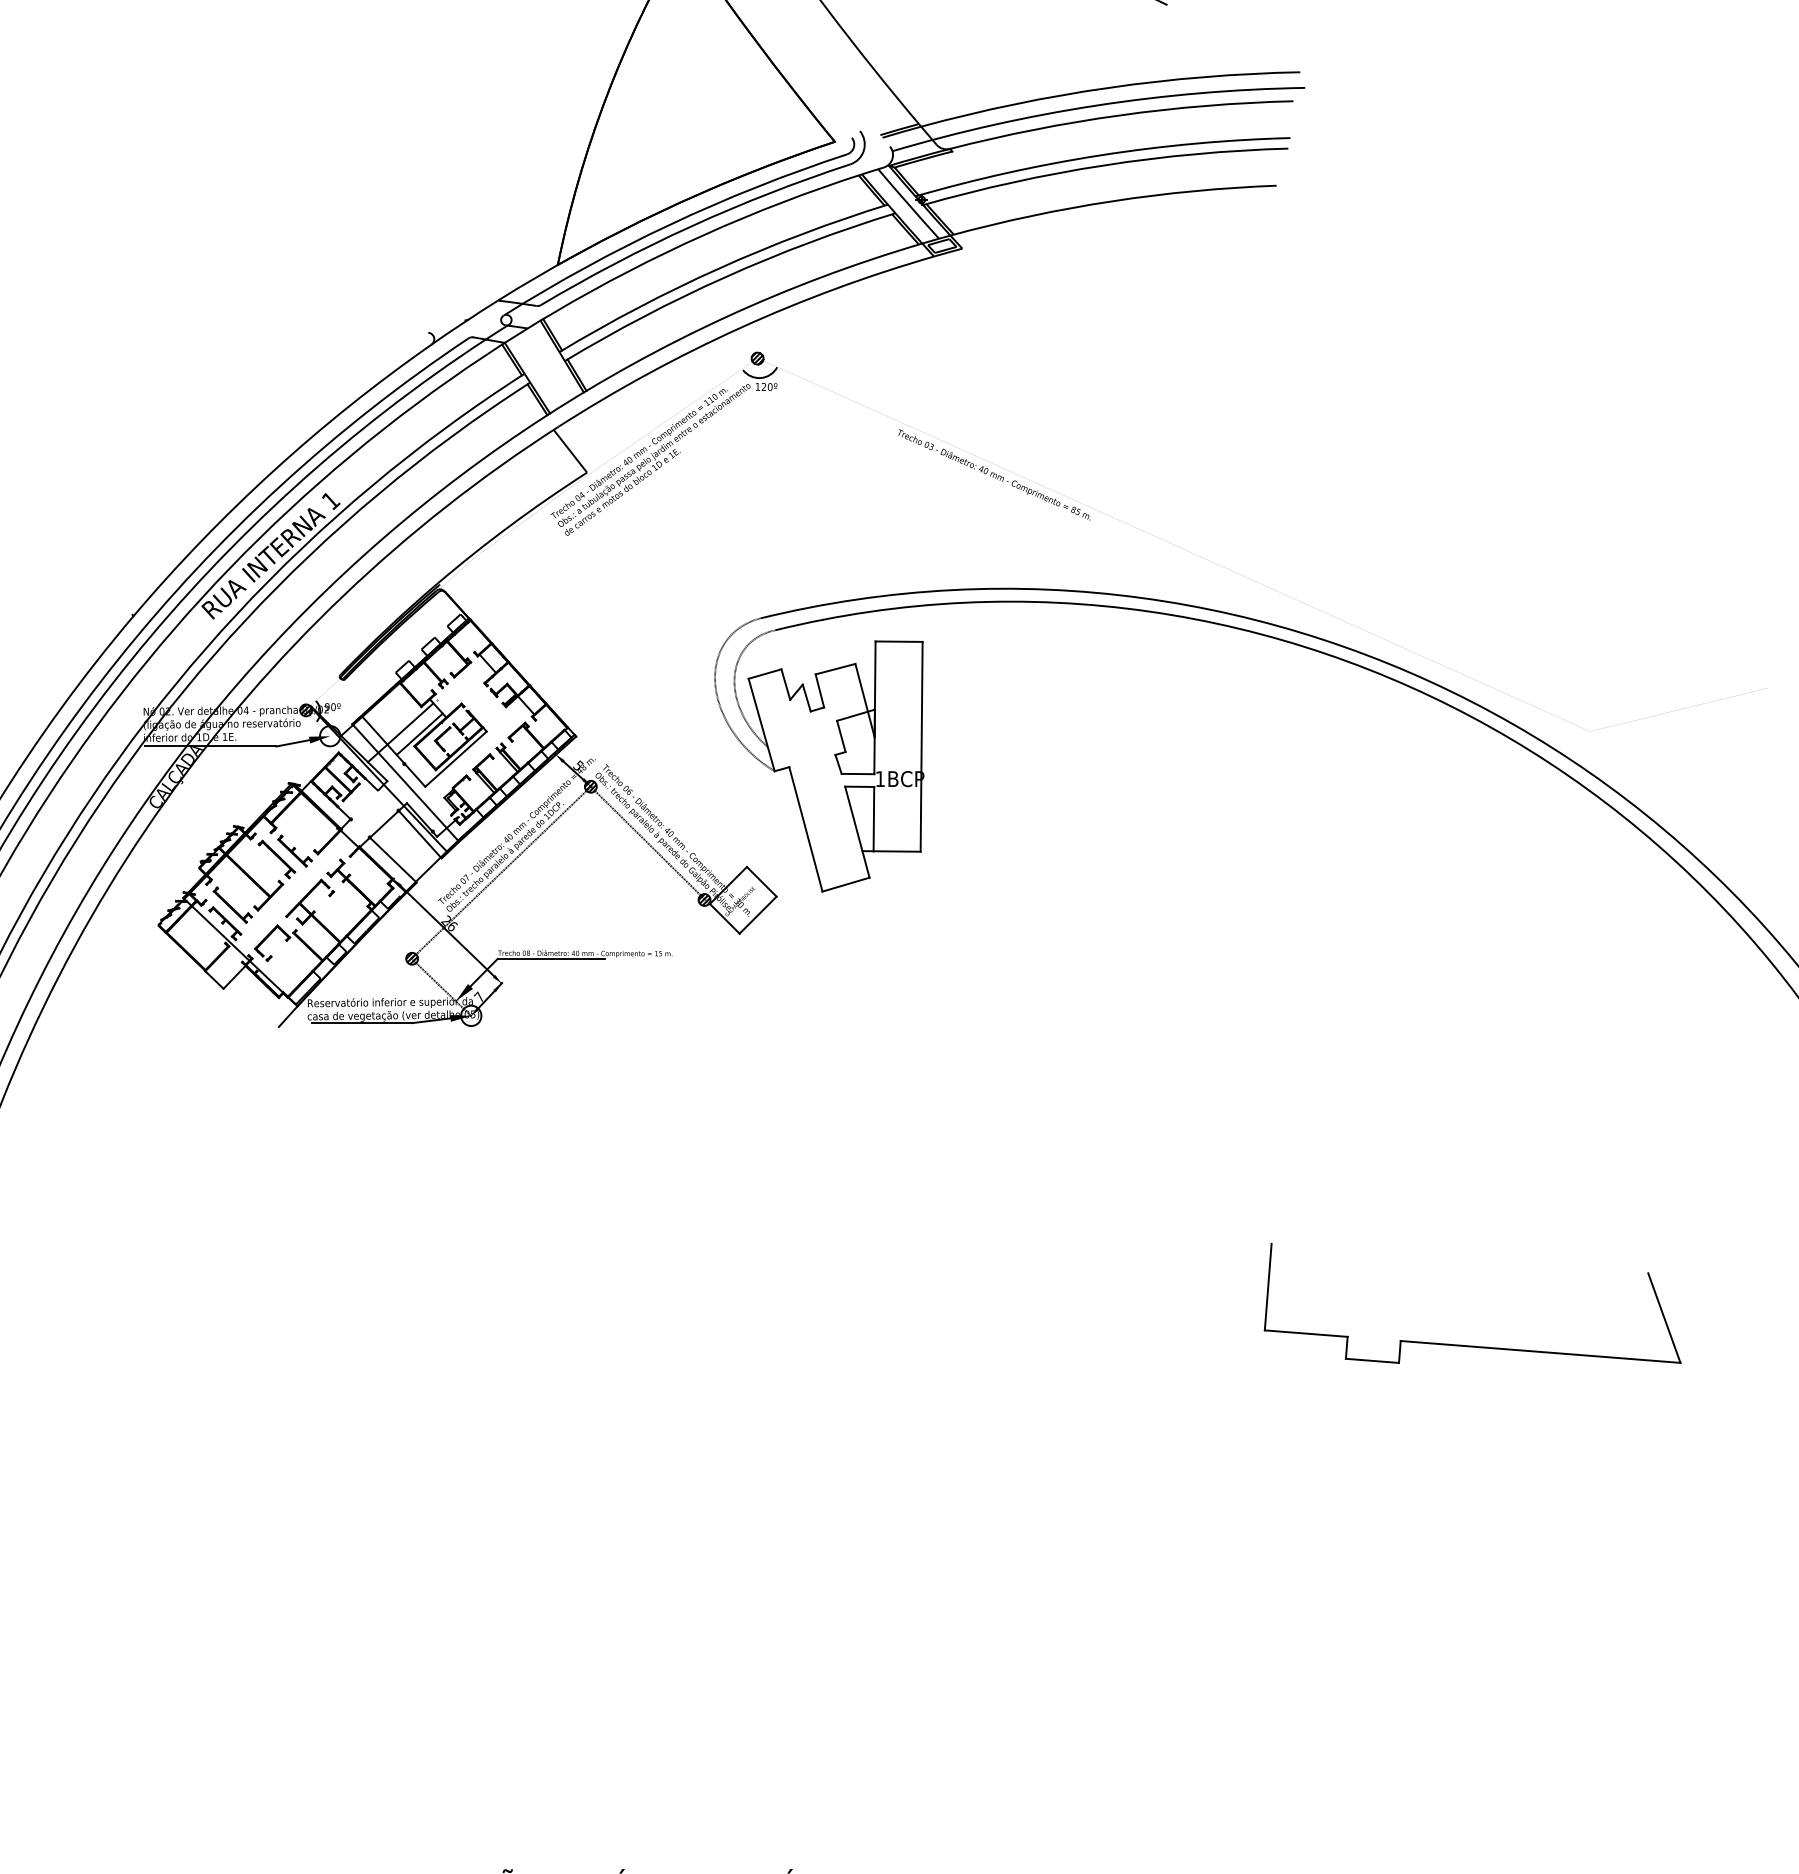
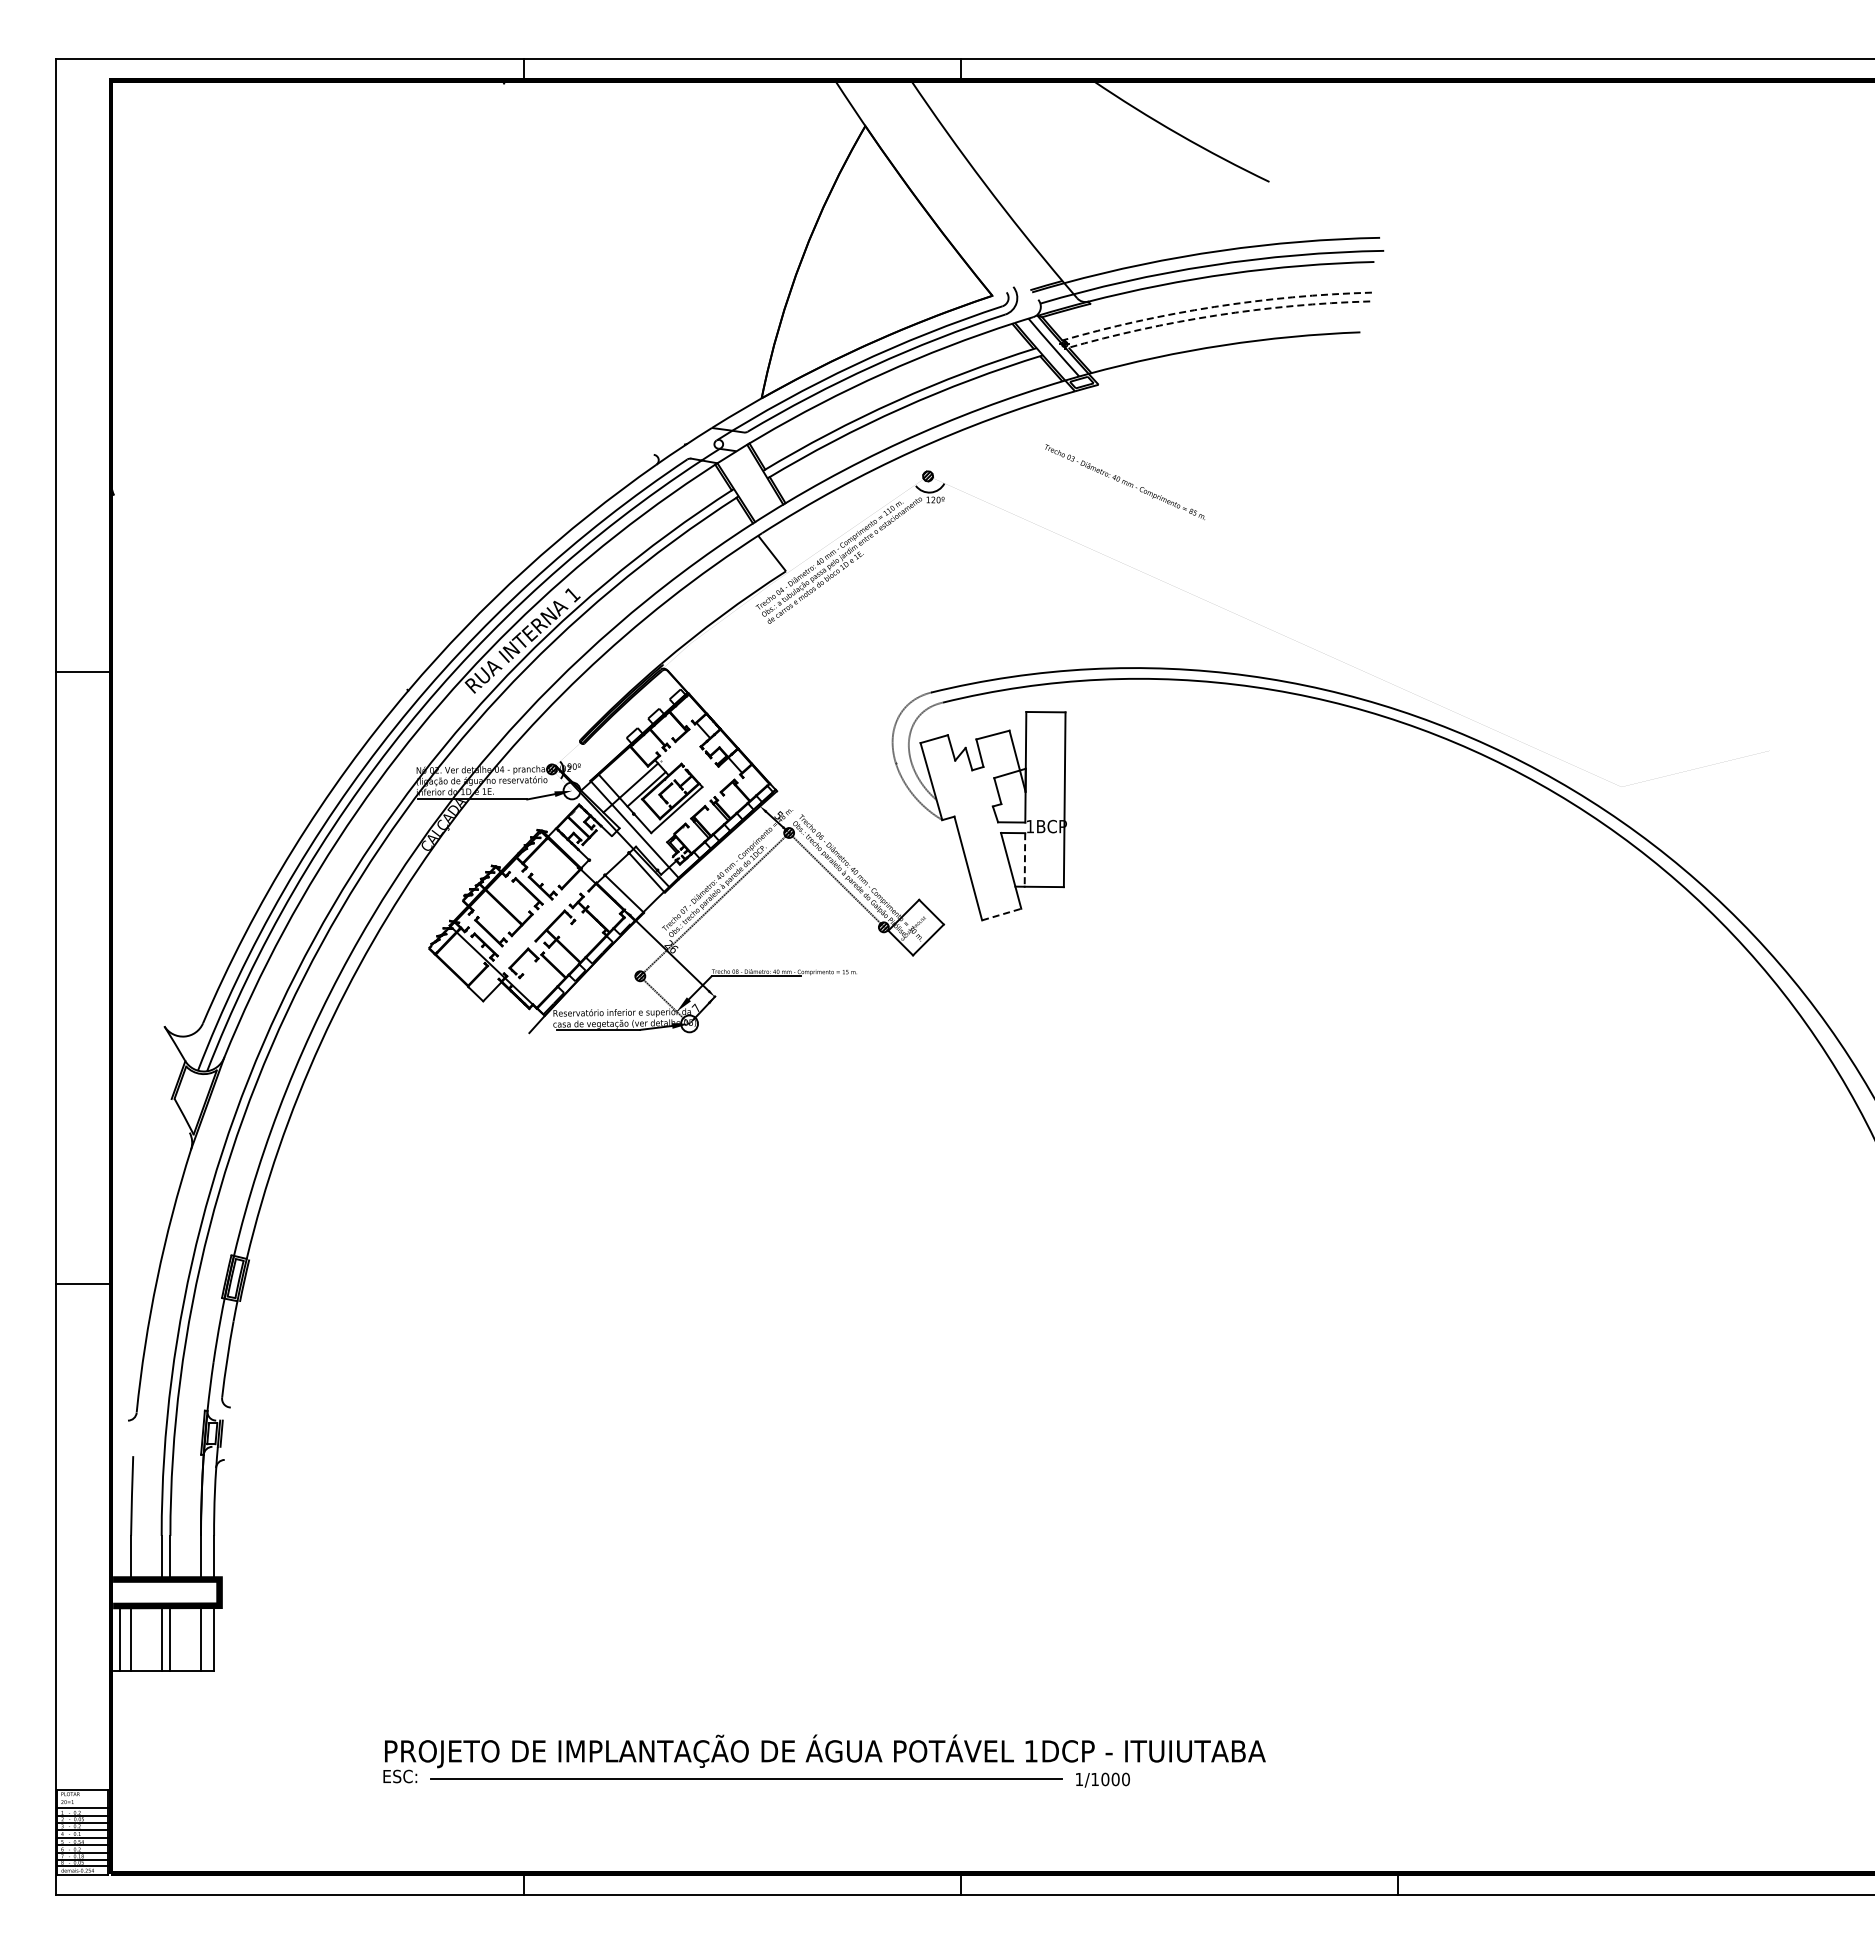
arc: (1101, 154) -> (1214, 306), solid -> dashed
arc: (1103, 165) -> (1216, 315), solid -> dashed
text: (993, 475) -> (1124, 482), moved
line: (873, 818) -> (1024, 859), solid -> dashed
line: (846, 884) -> (1002, 914), solid -> dashed
part: (1464, 1344) -> (1516, 1297), removed

